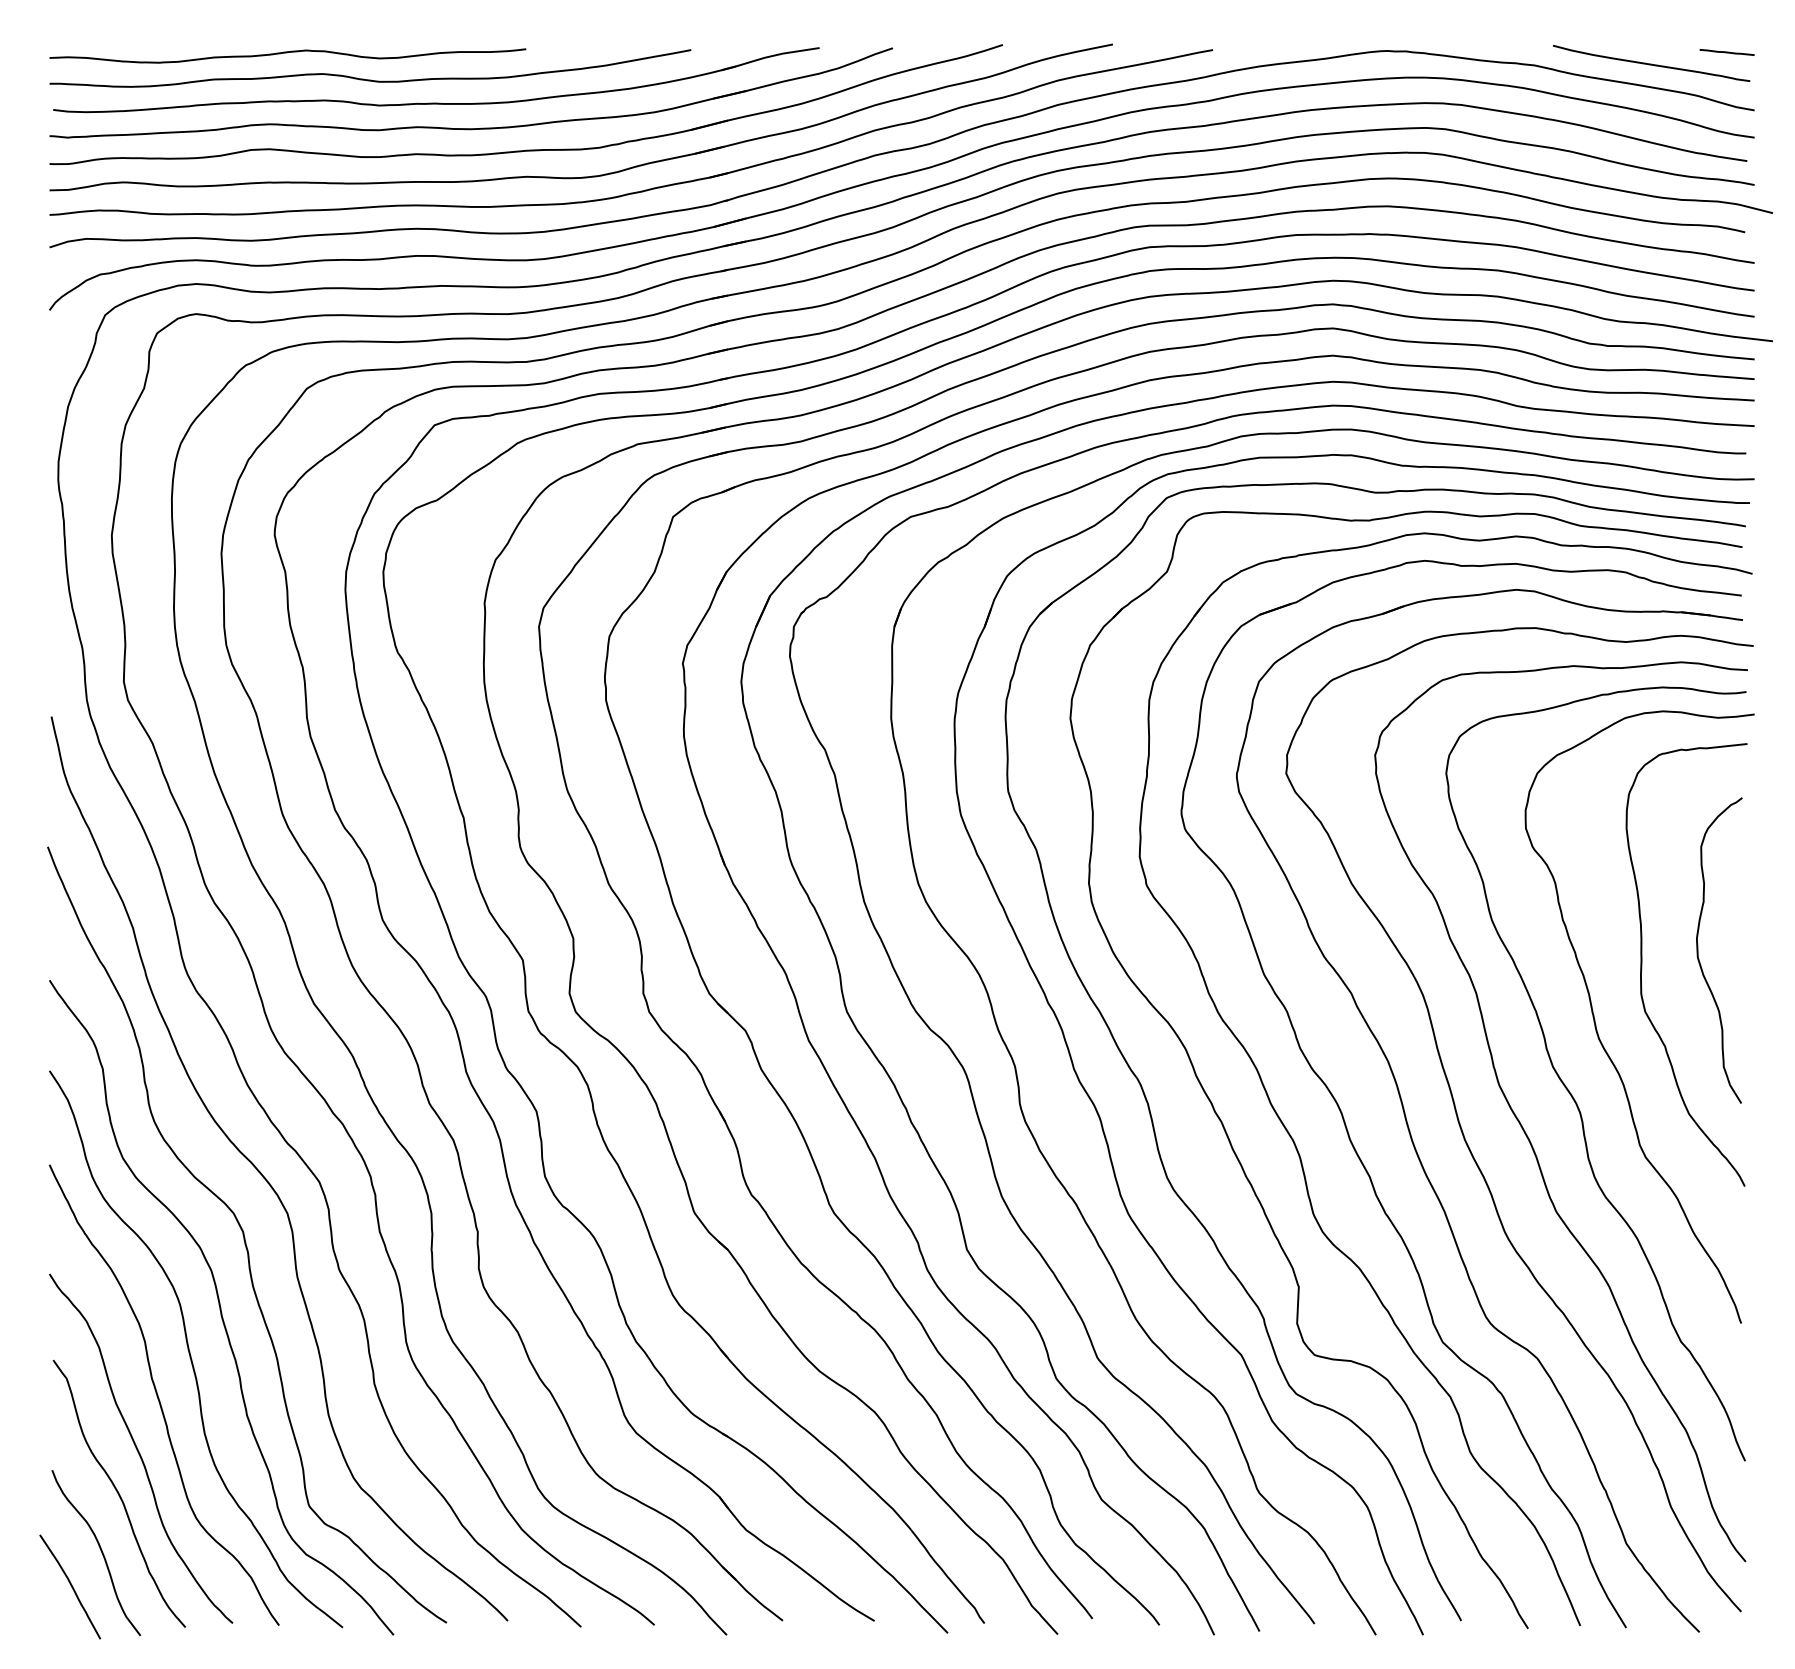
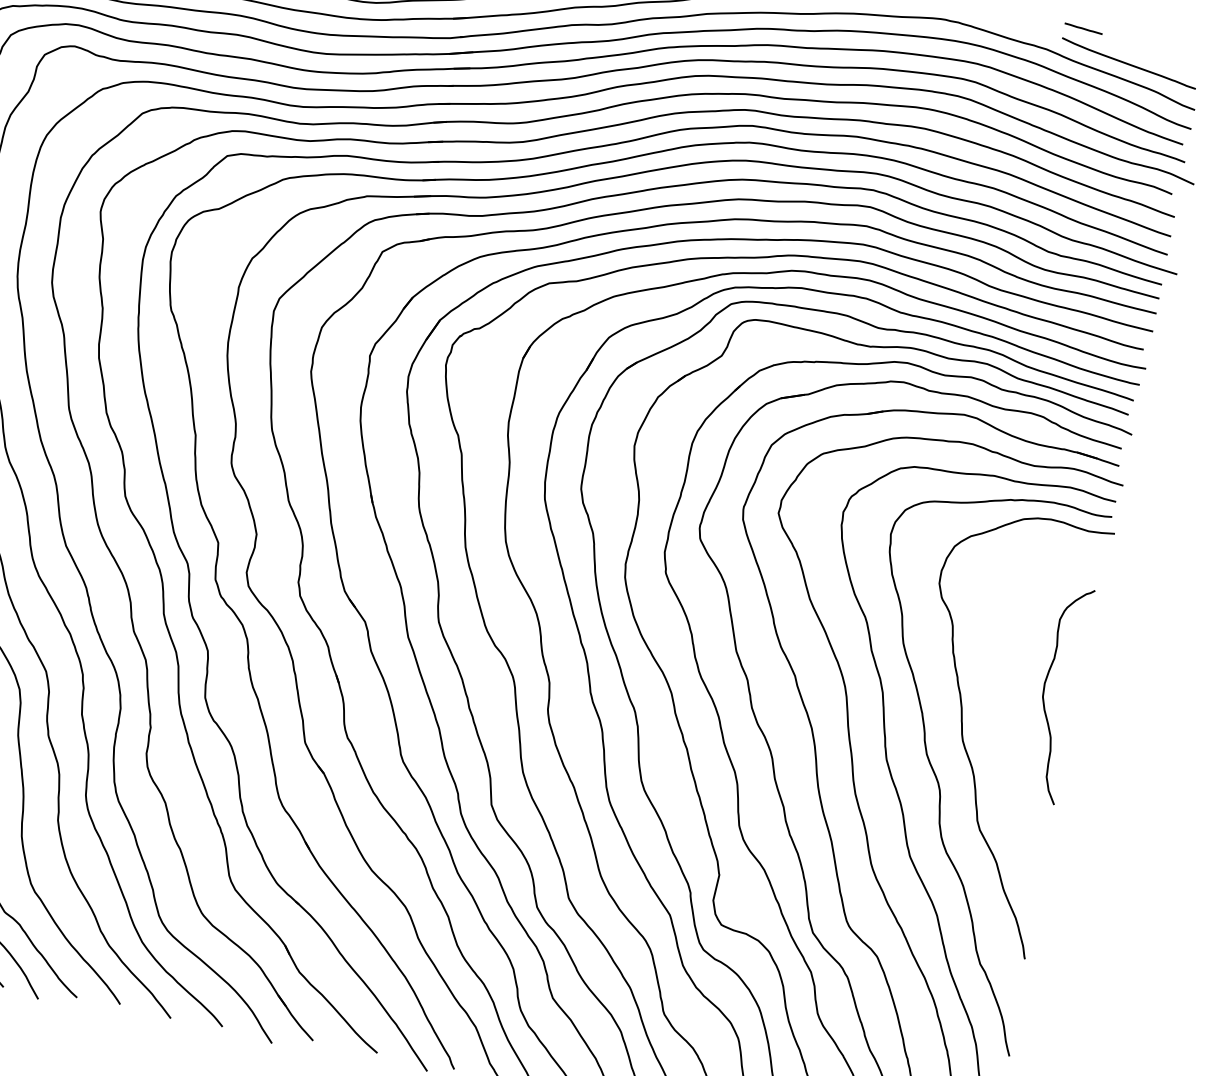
line: (1726, 52) -> (1083, 28), moved
curve: (1642, 964) -> (1003, 694), removed

